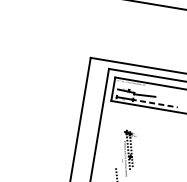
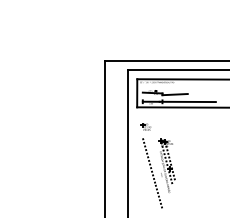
line: (154, 103) -> (188, 101), dashed -> solid
part: (115, 118) -> (145, 126), added
line: (113, 147) -> (148, 161), added

